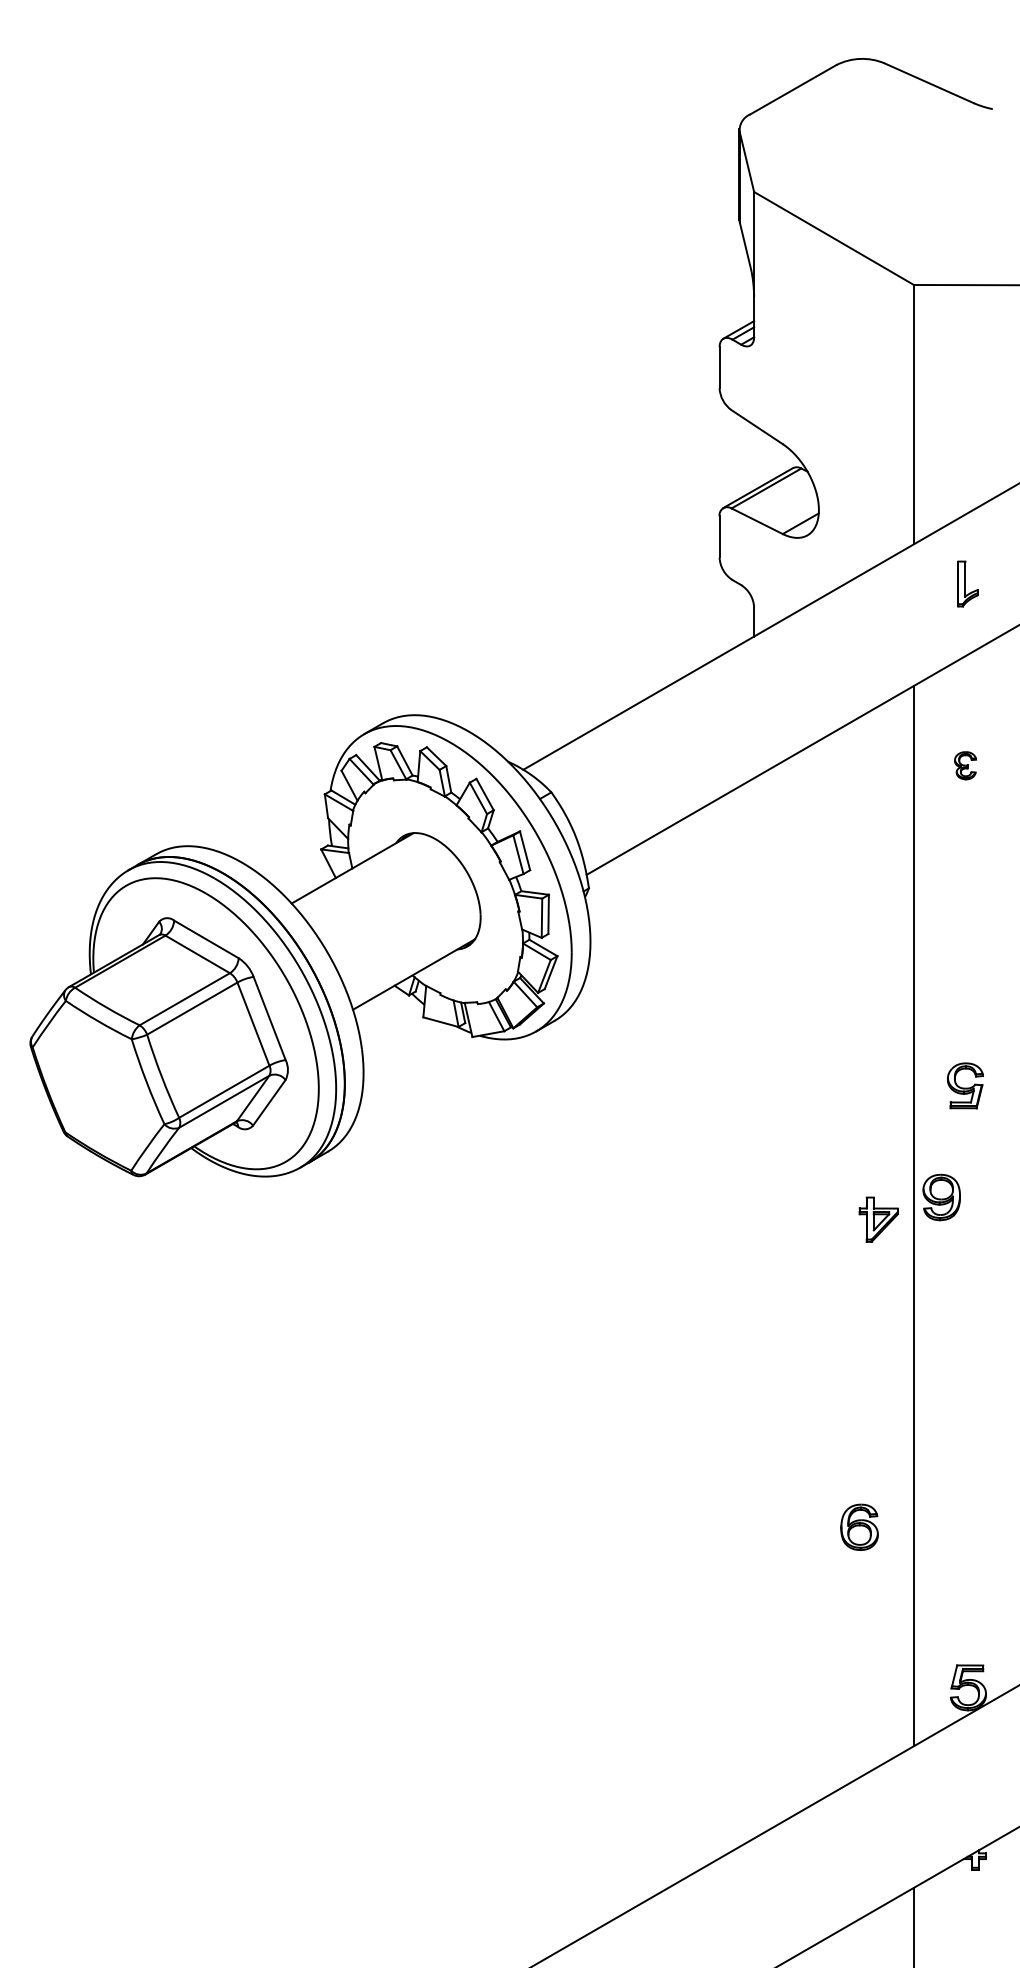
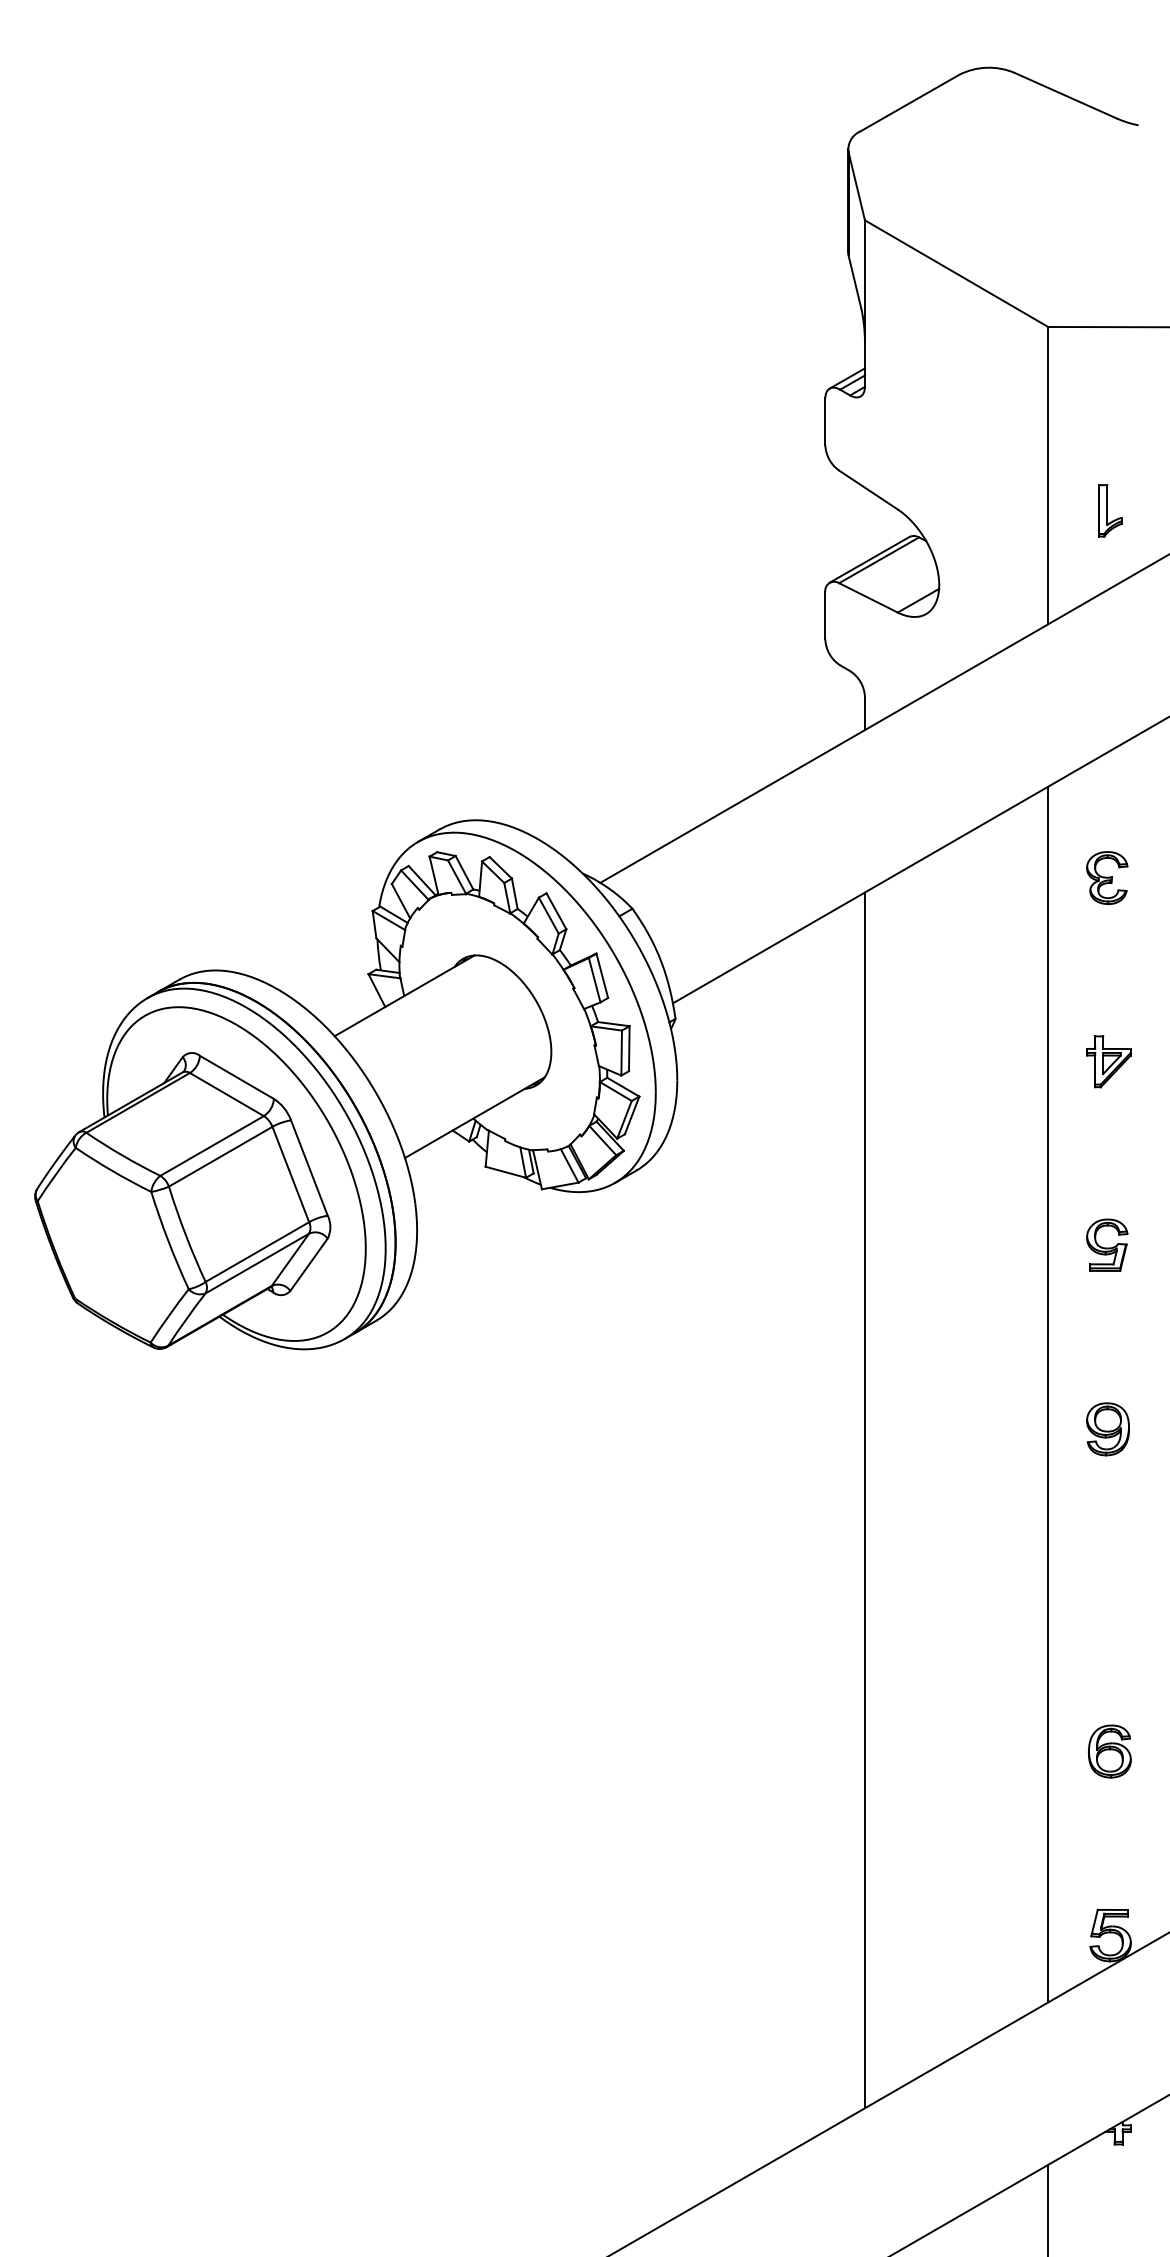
part: (968, 583) -> (1110, 510), moved
part: (965, 765) -> (1107, 878), size x1.67
part: (941, 1197) -> (1107, 1429), moved
part: (878, 1219) -> (1108, 1061), moved
line: (753, 1308) -> (864, 1500), added
part: (859, 1527) -> (1109, 1751), moved

